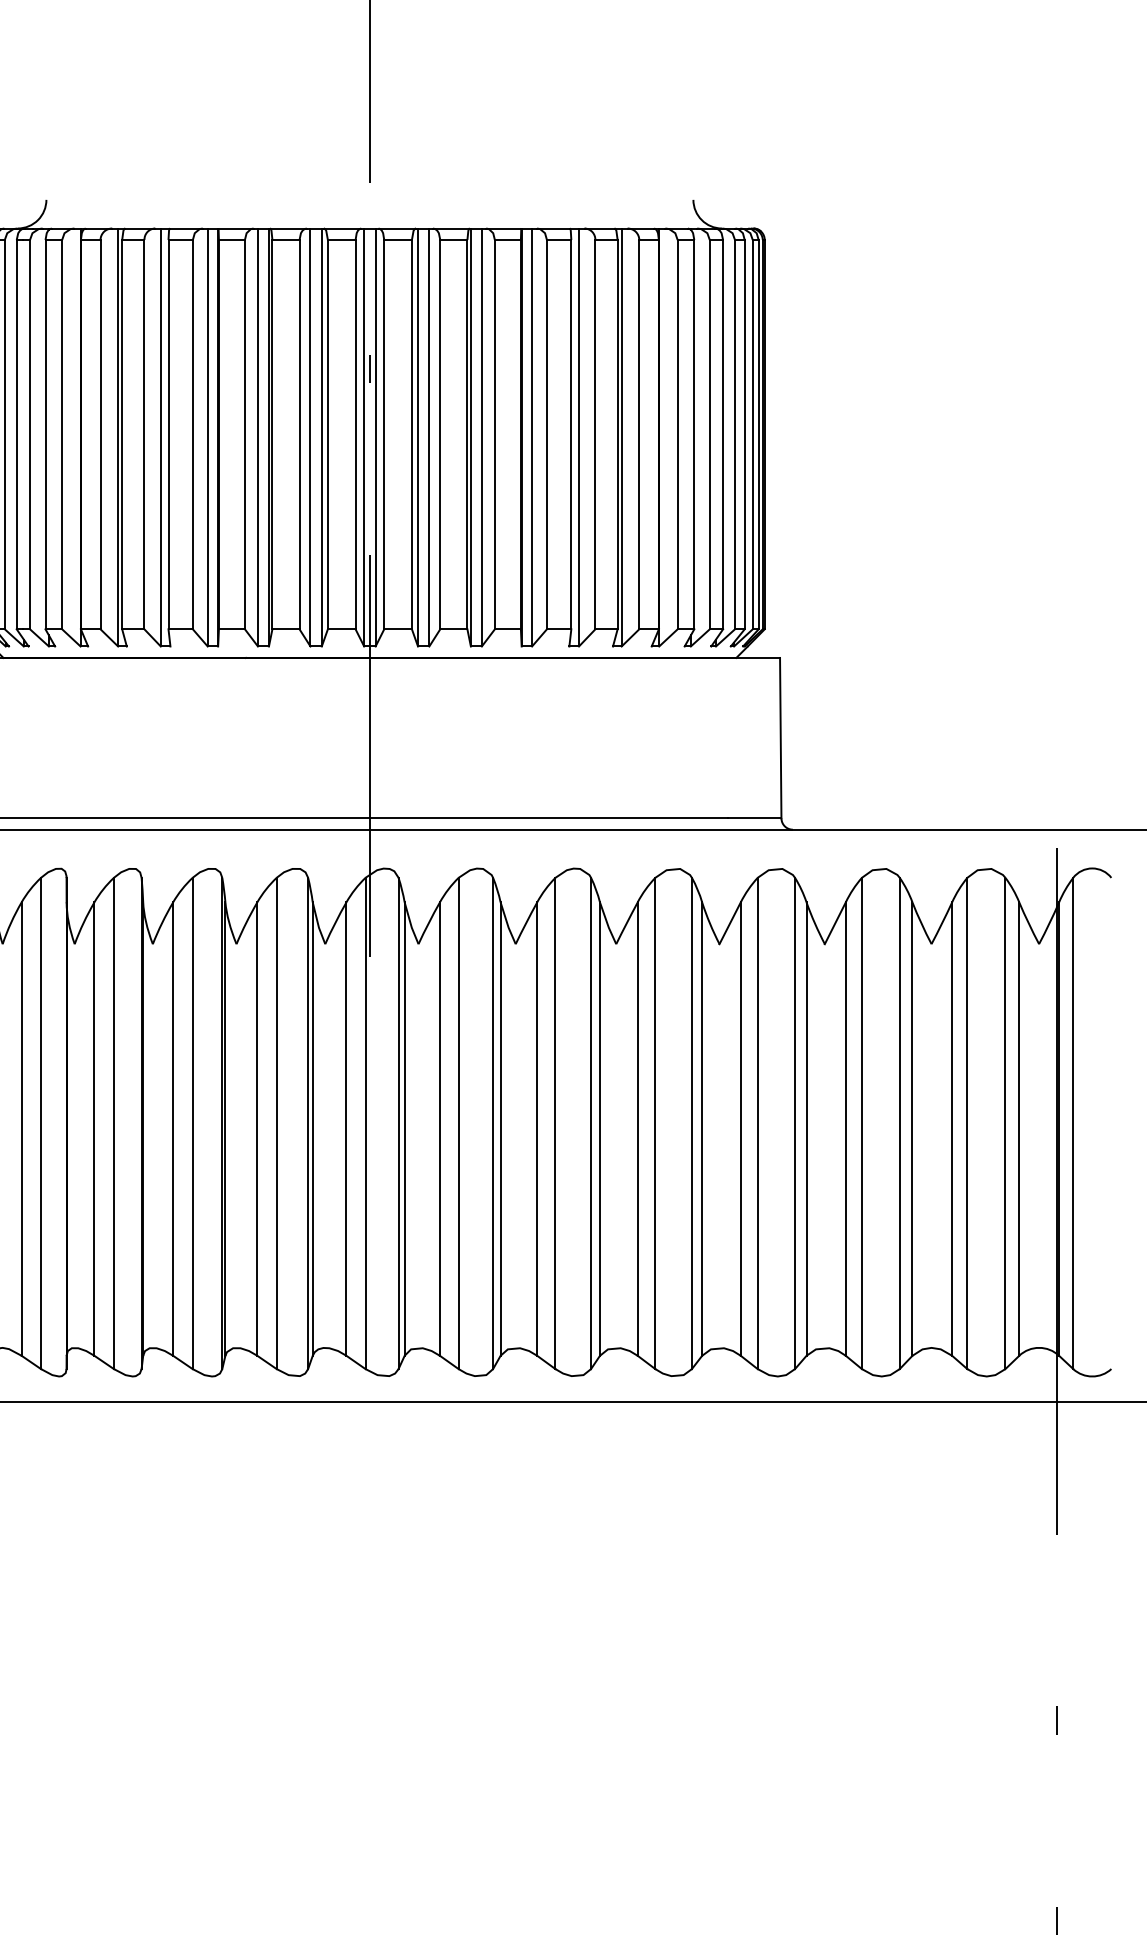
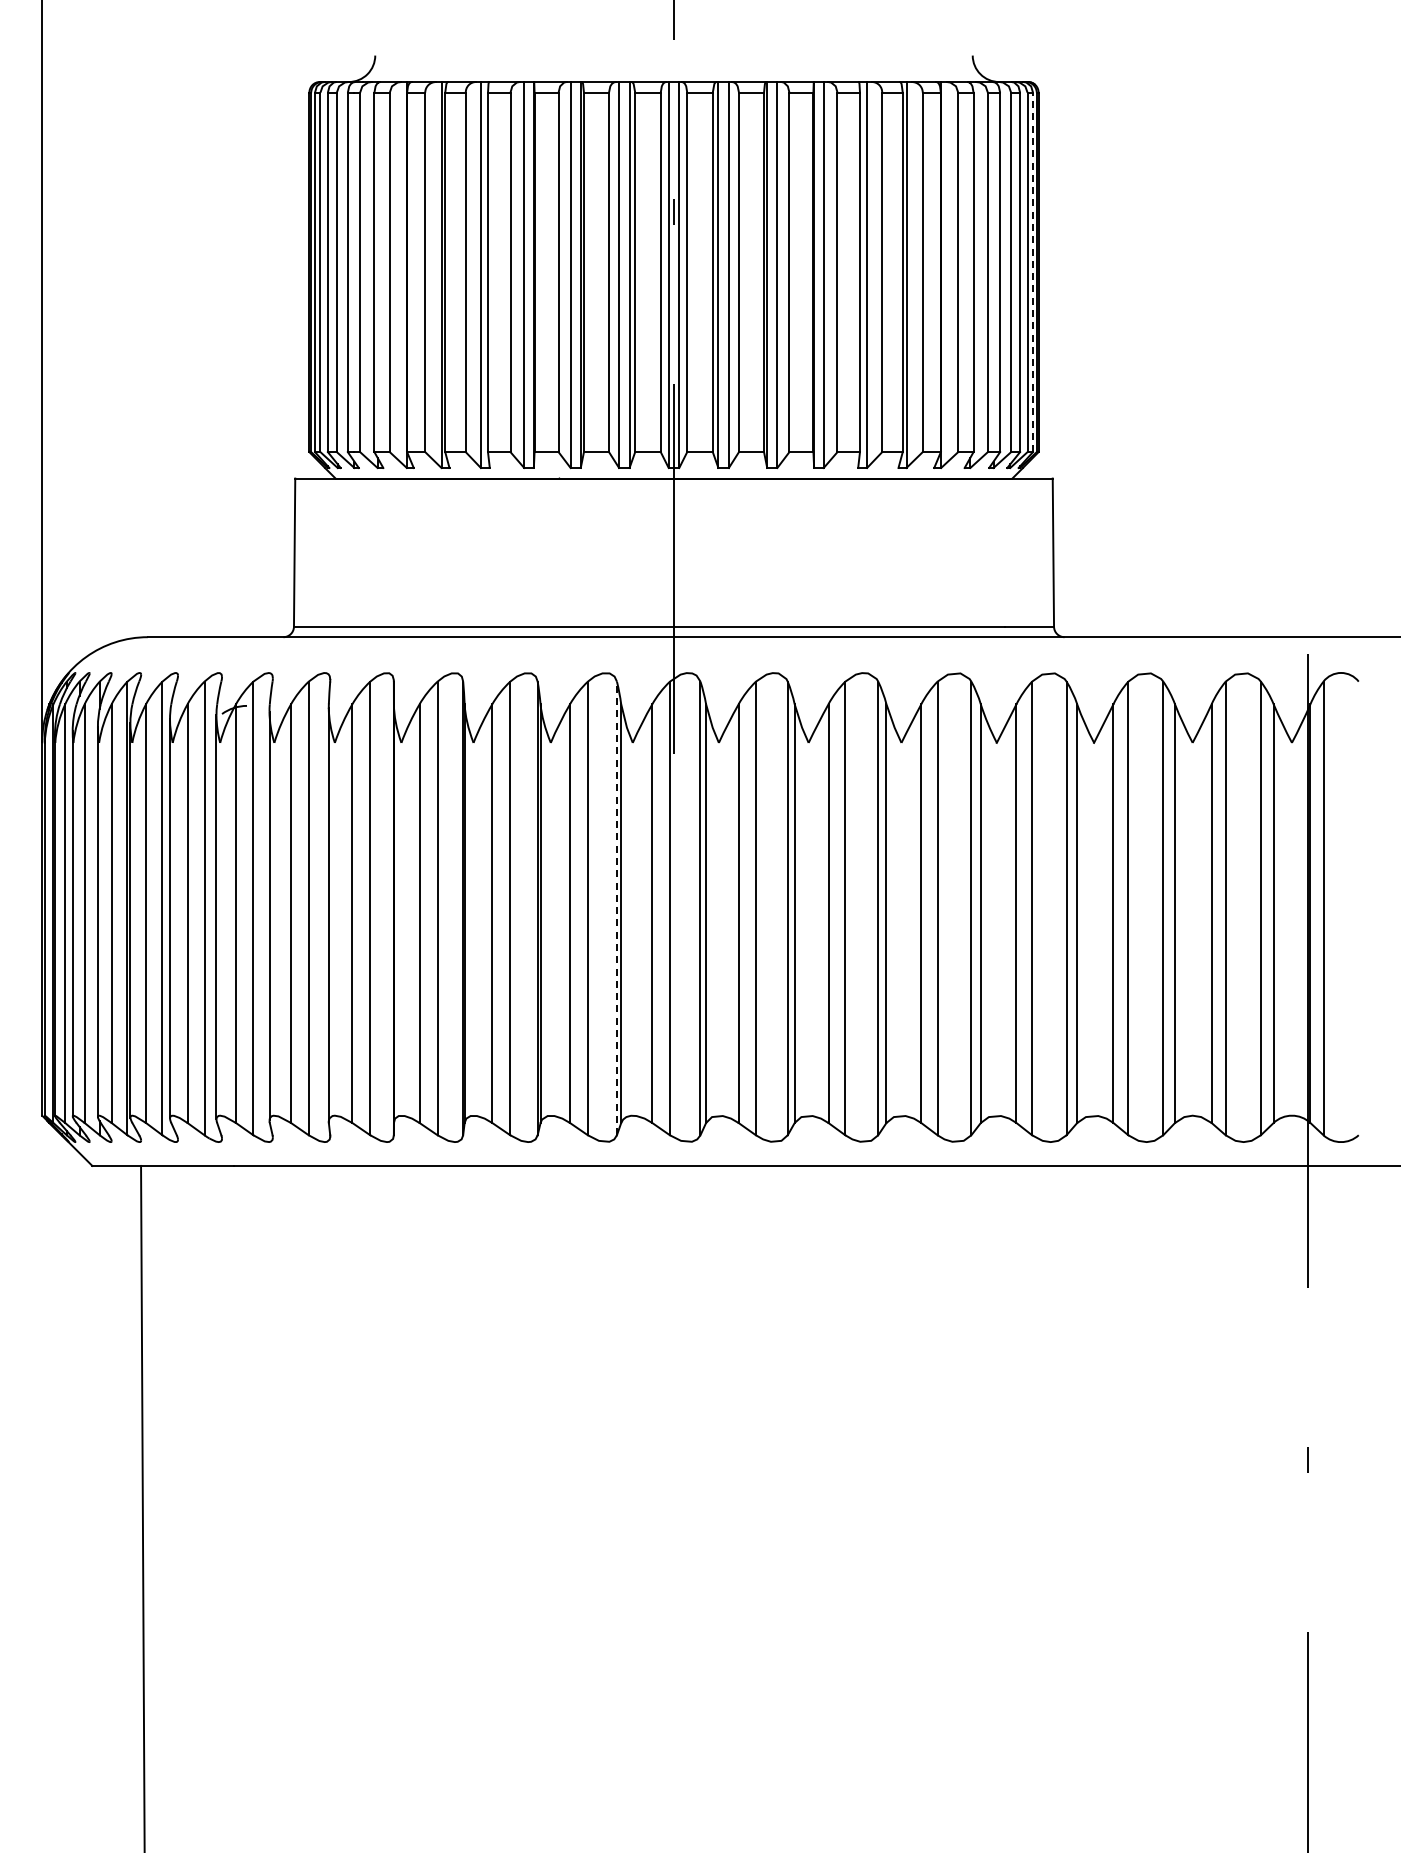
line: (758, 434) -> (1032, 272), solid -> dashed
line: (307, 1123) -> (616, 908), solid -> dashed

